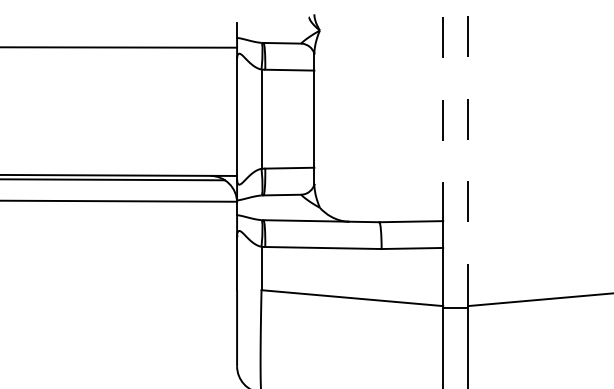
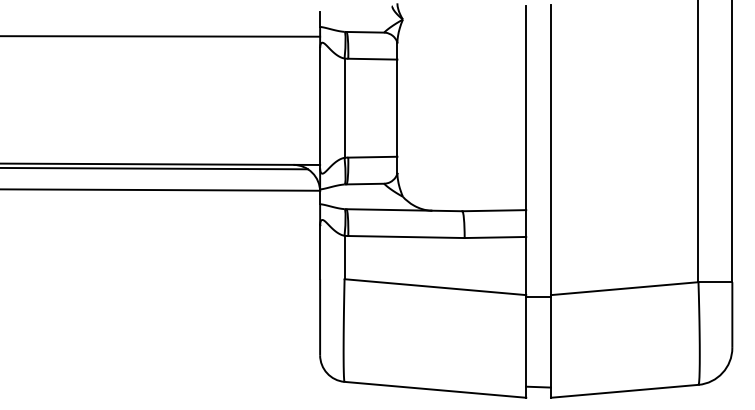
line: (443, 119) -> (526, 108), dashed -> solid
line: (467, 161) -> (550, 150), dashed -> solid

